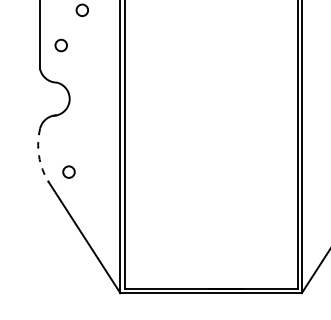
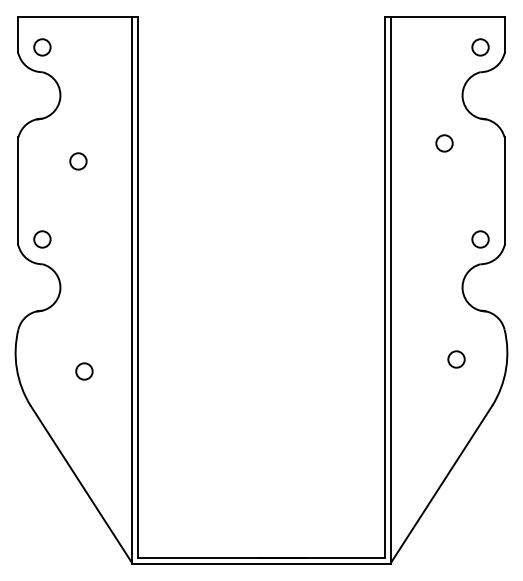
circle: (61, 45) -> (42, 239), moved
arc: (38, 155) -> (16, 368), dashed -> solid
circle: (69, 172) -> (84, 371), moved

